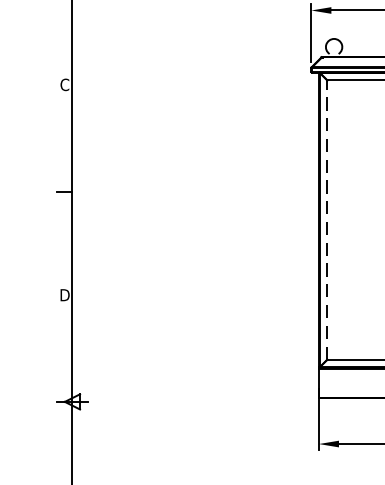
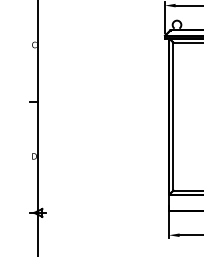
line: (327, 219) -> (173, 116), dashed -> solid

